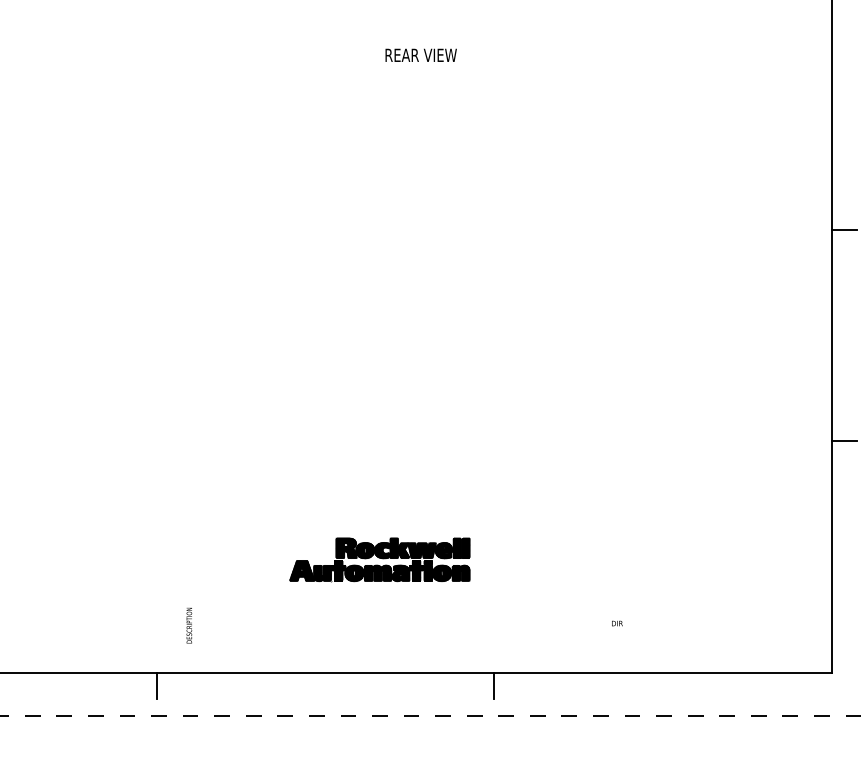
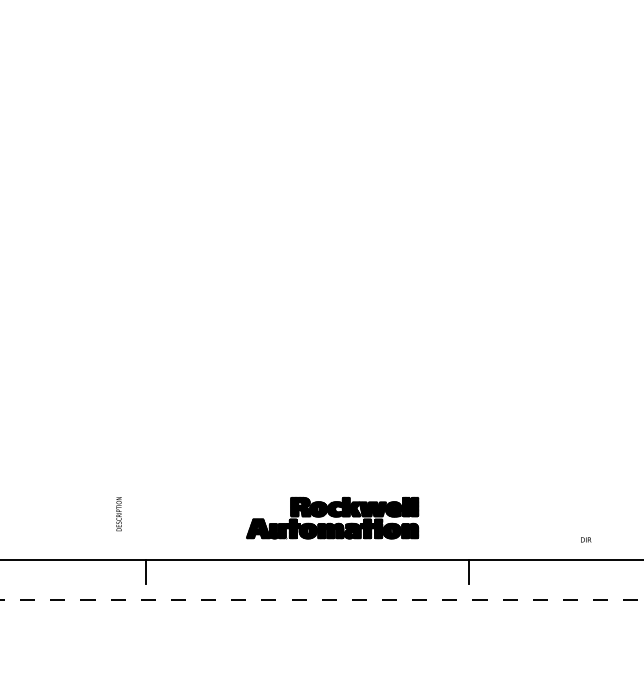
part: (379, 559) -> (332, 517), moved
text: (617, 623) -> (586, 539), moved
text: (189, 625) -> (119, 514), moved

